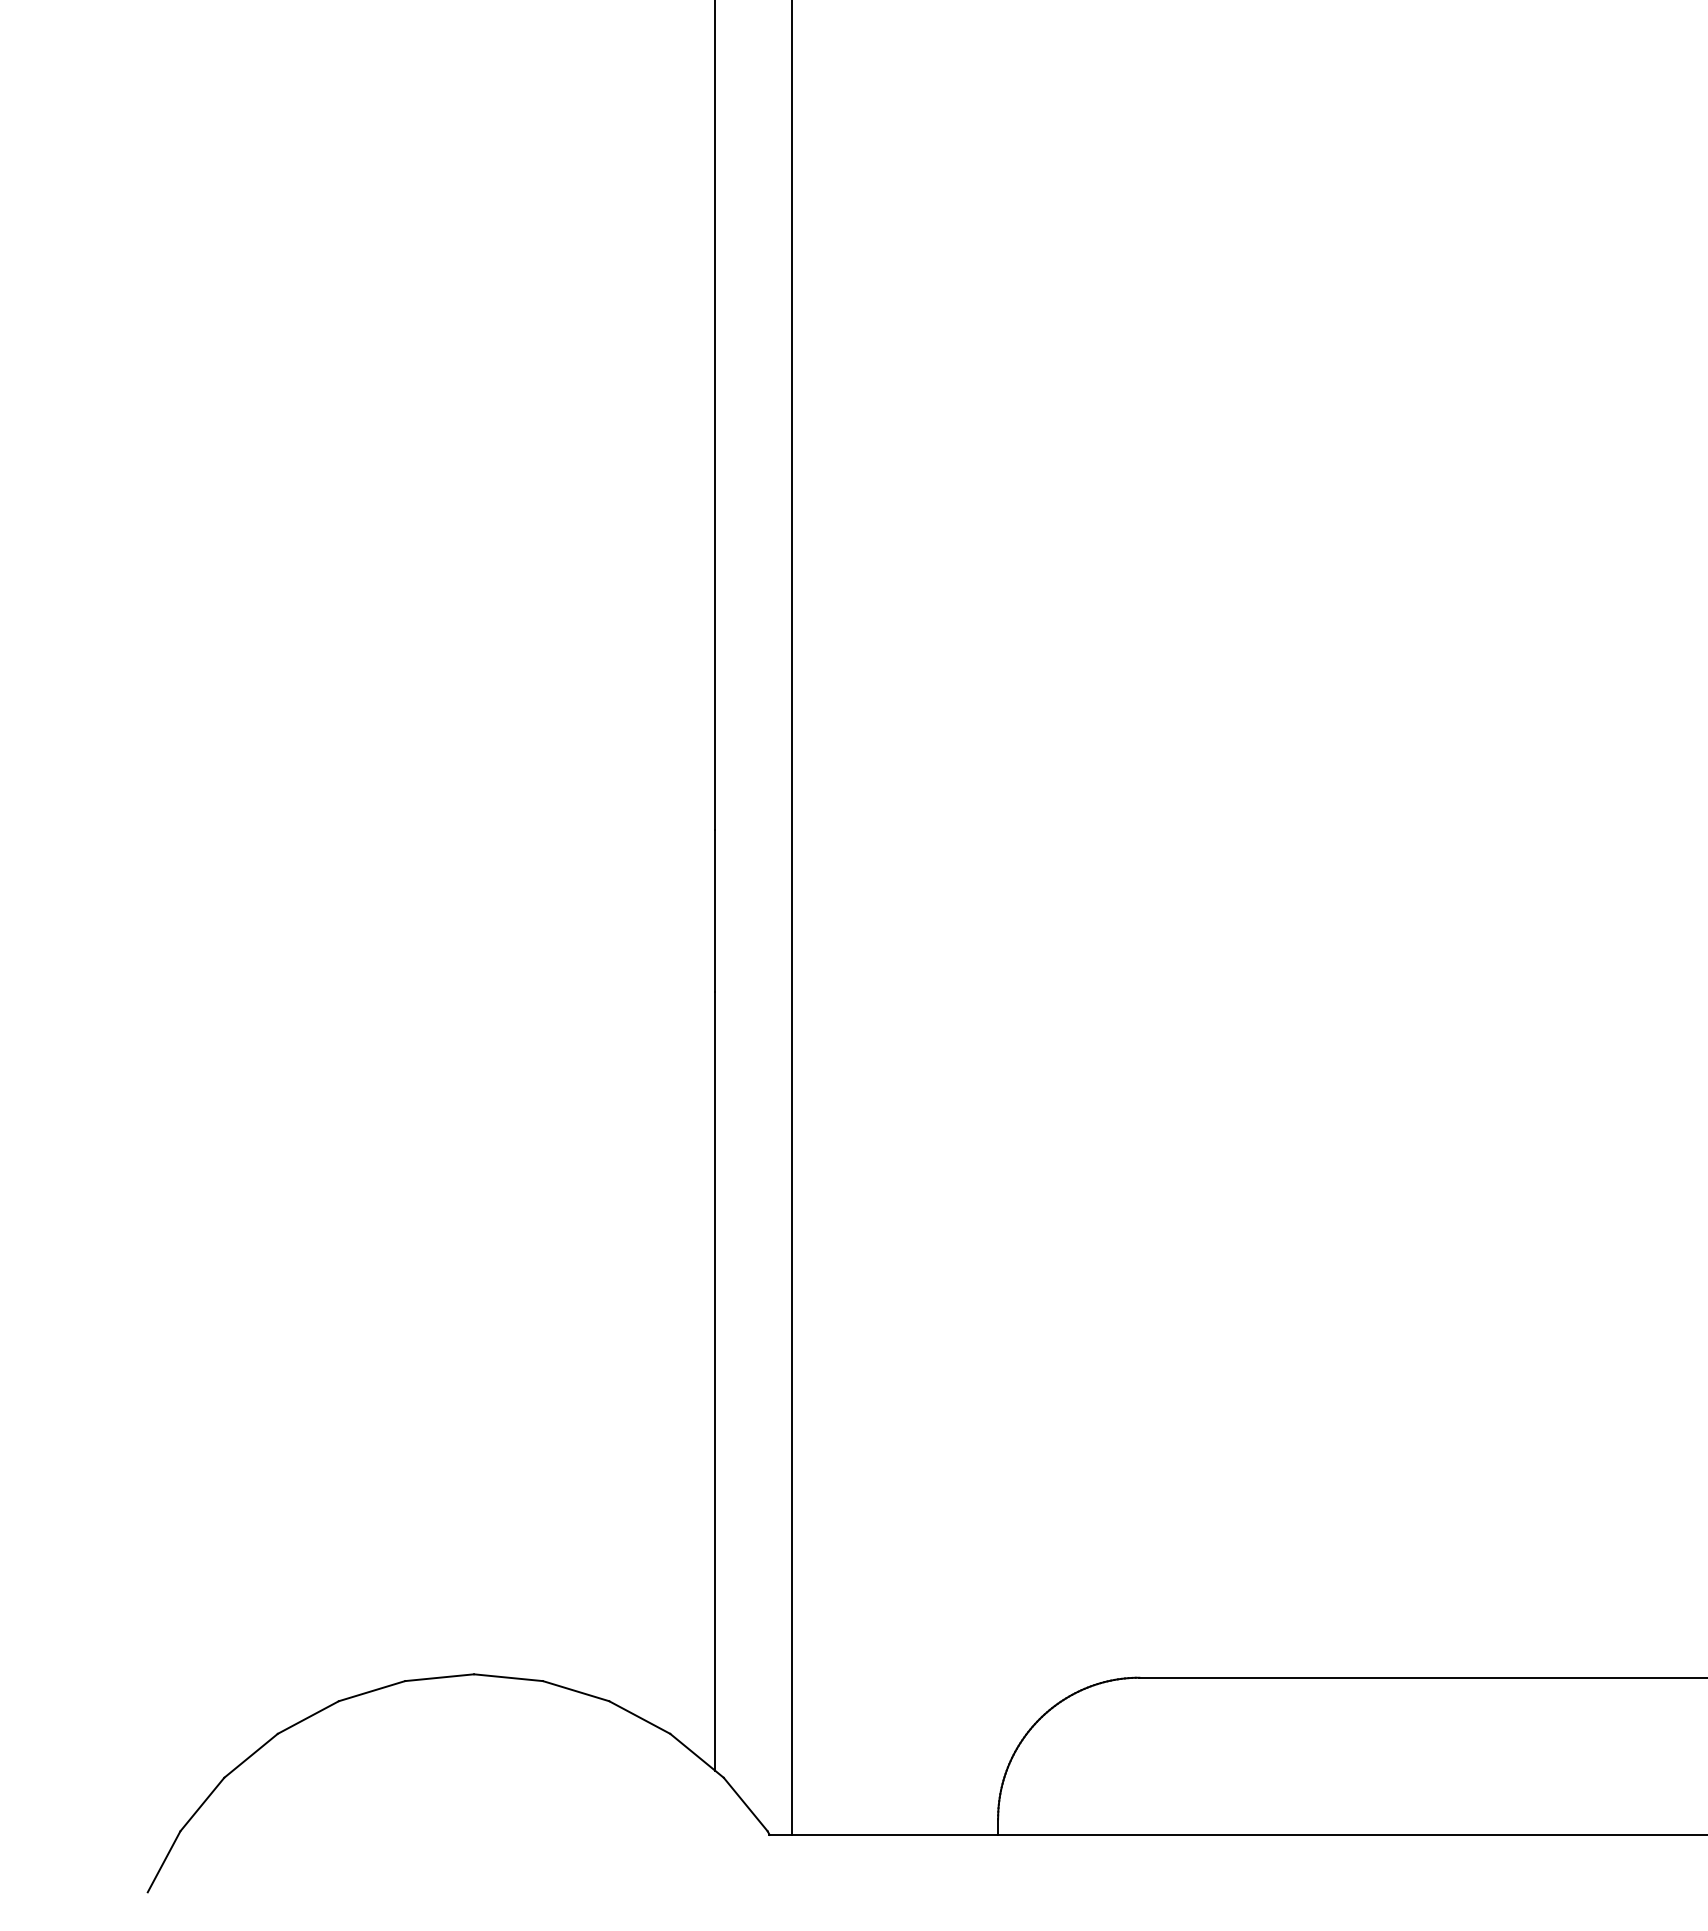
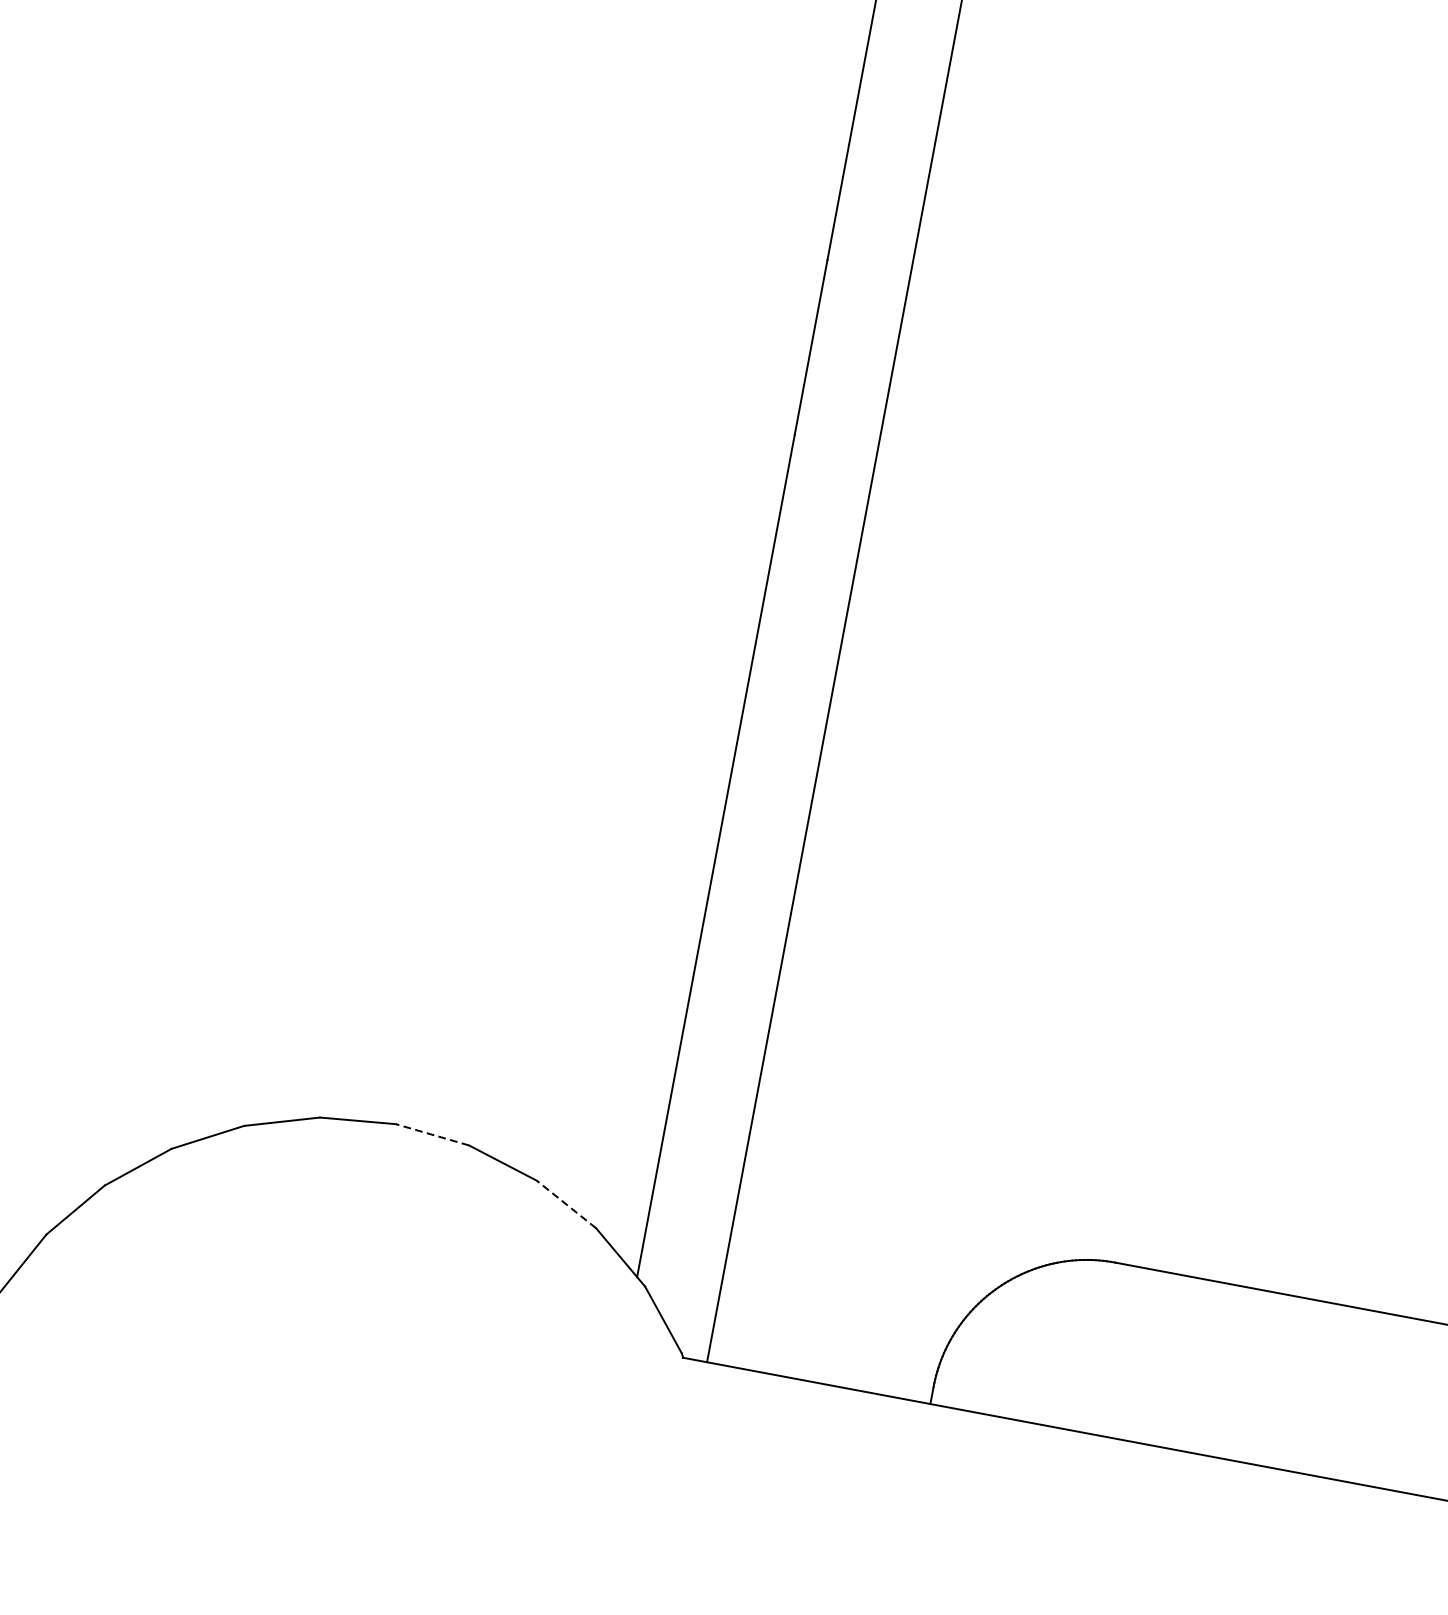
line: (508, 1677) -> (432, 1134), solid -> dashed
line: (639, 1717) -> (566, 1204), solid -> dashed

